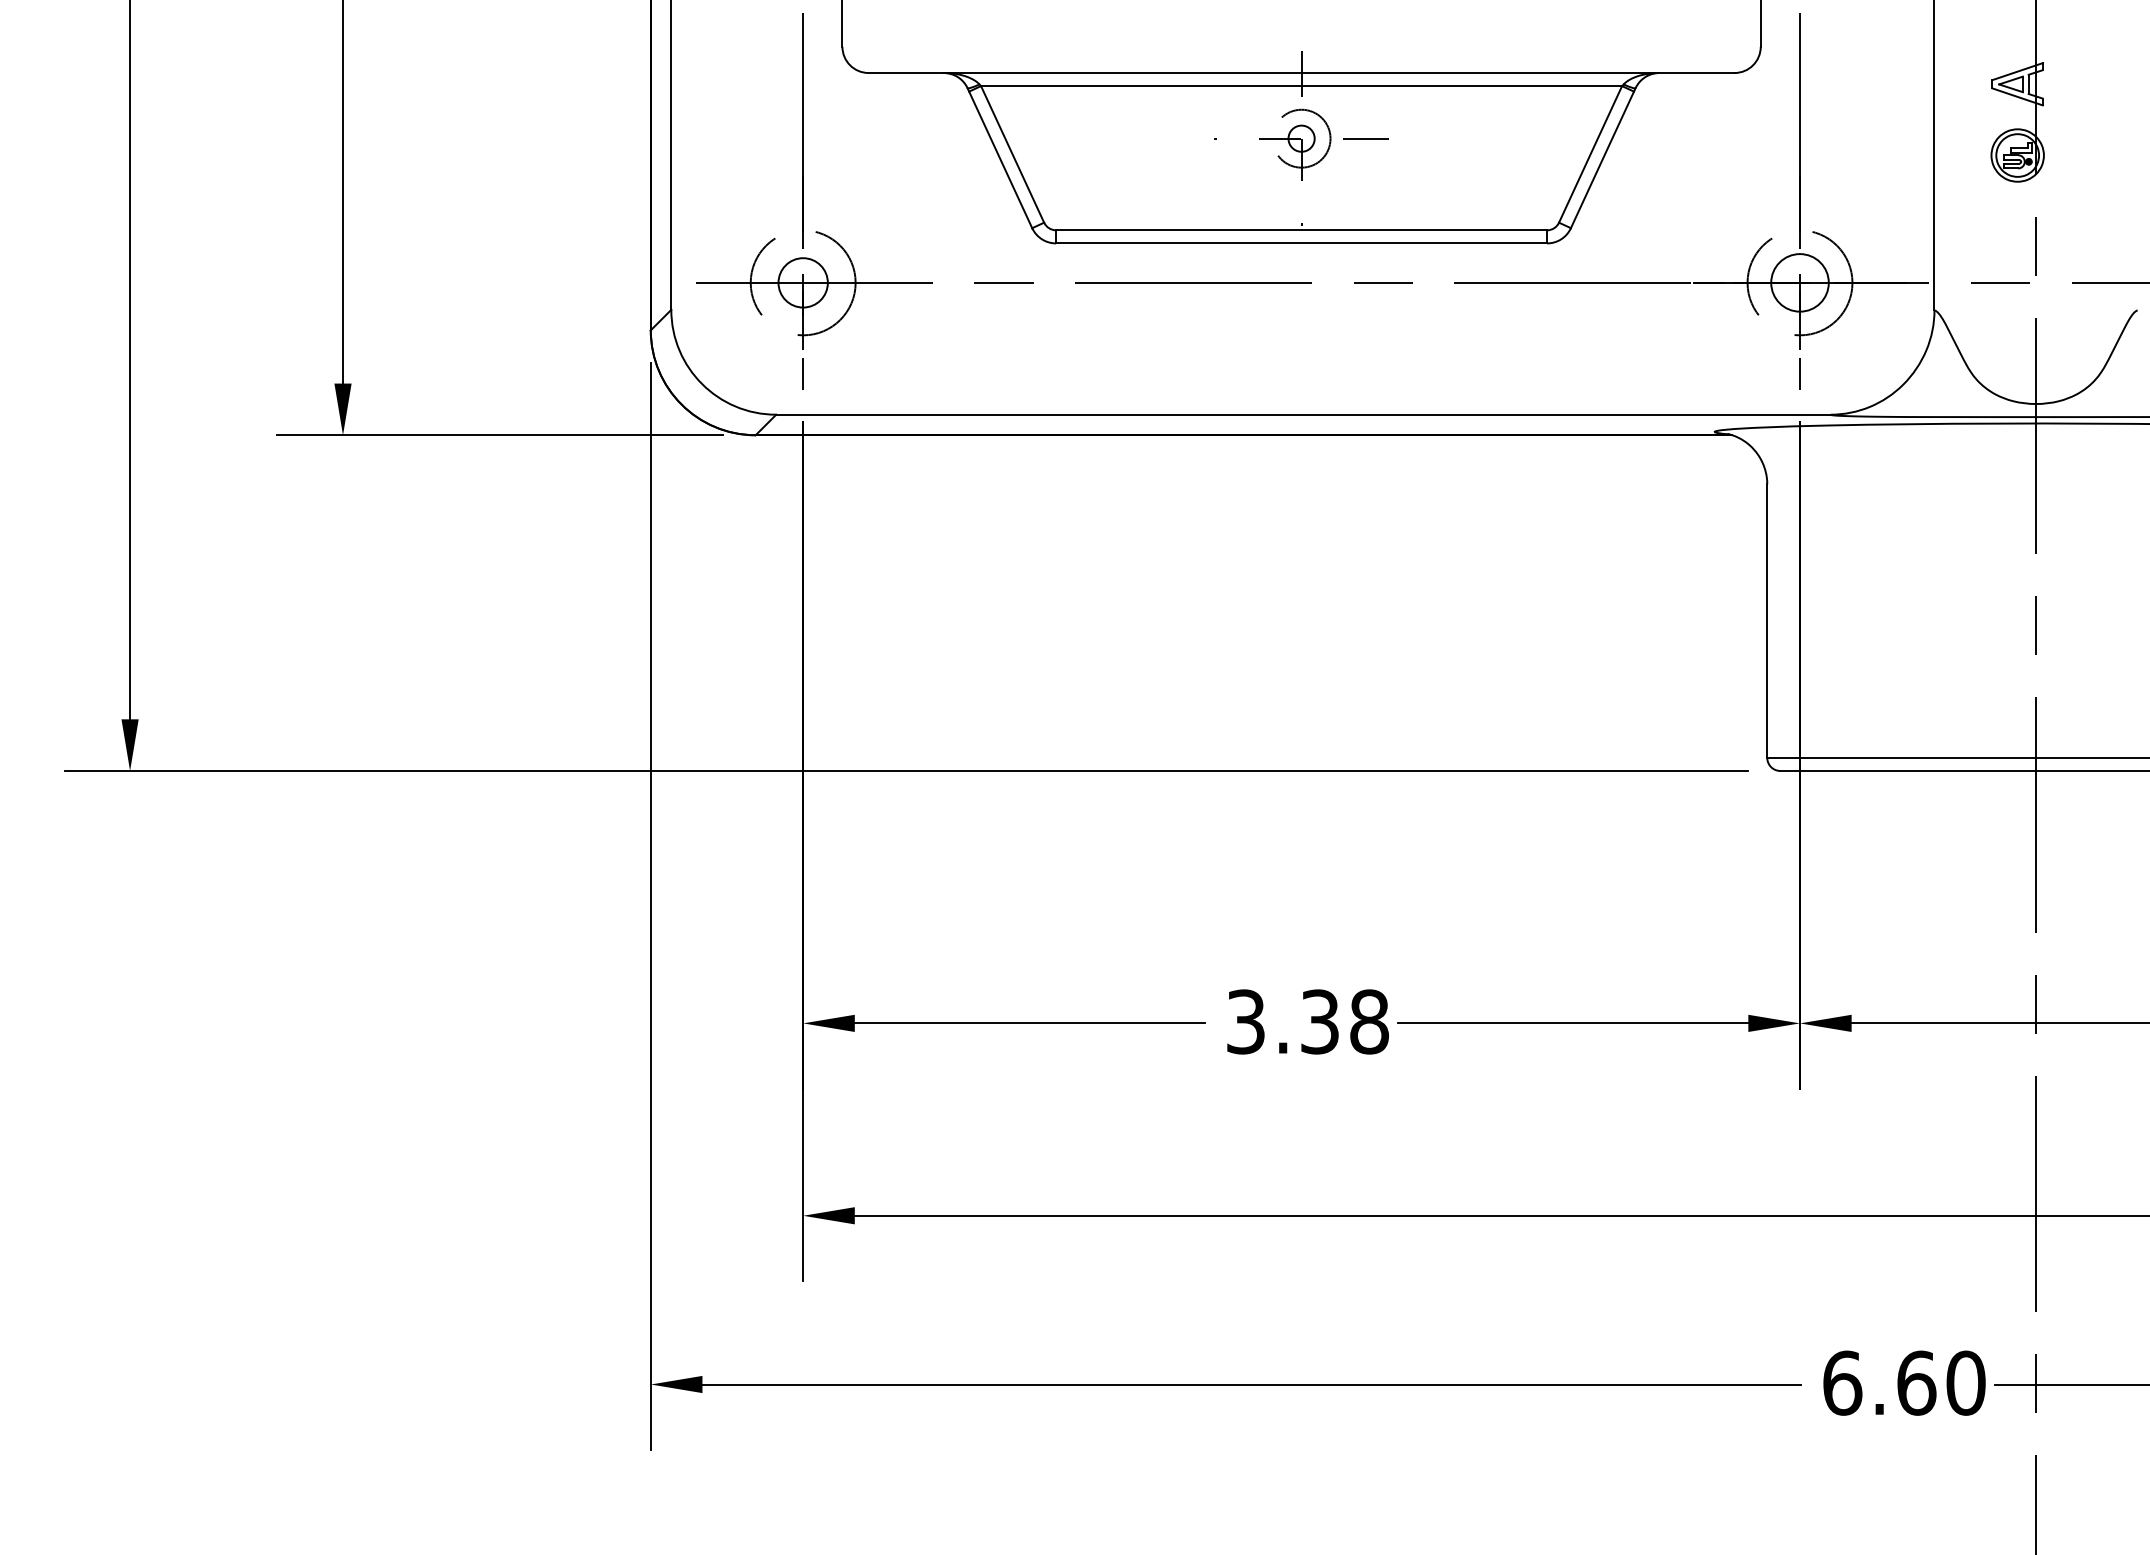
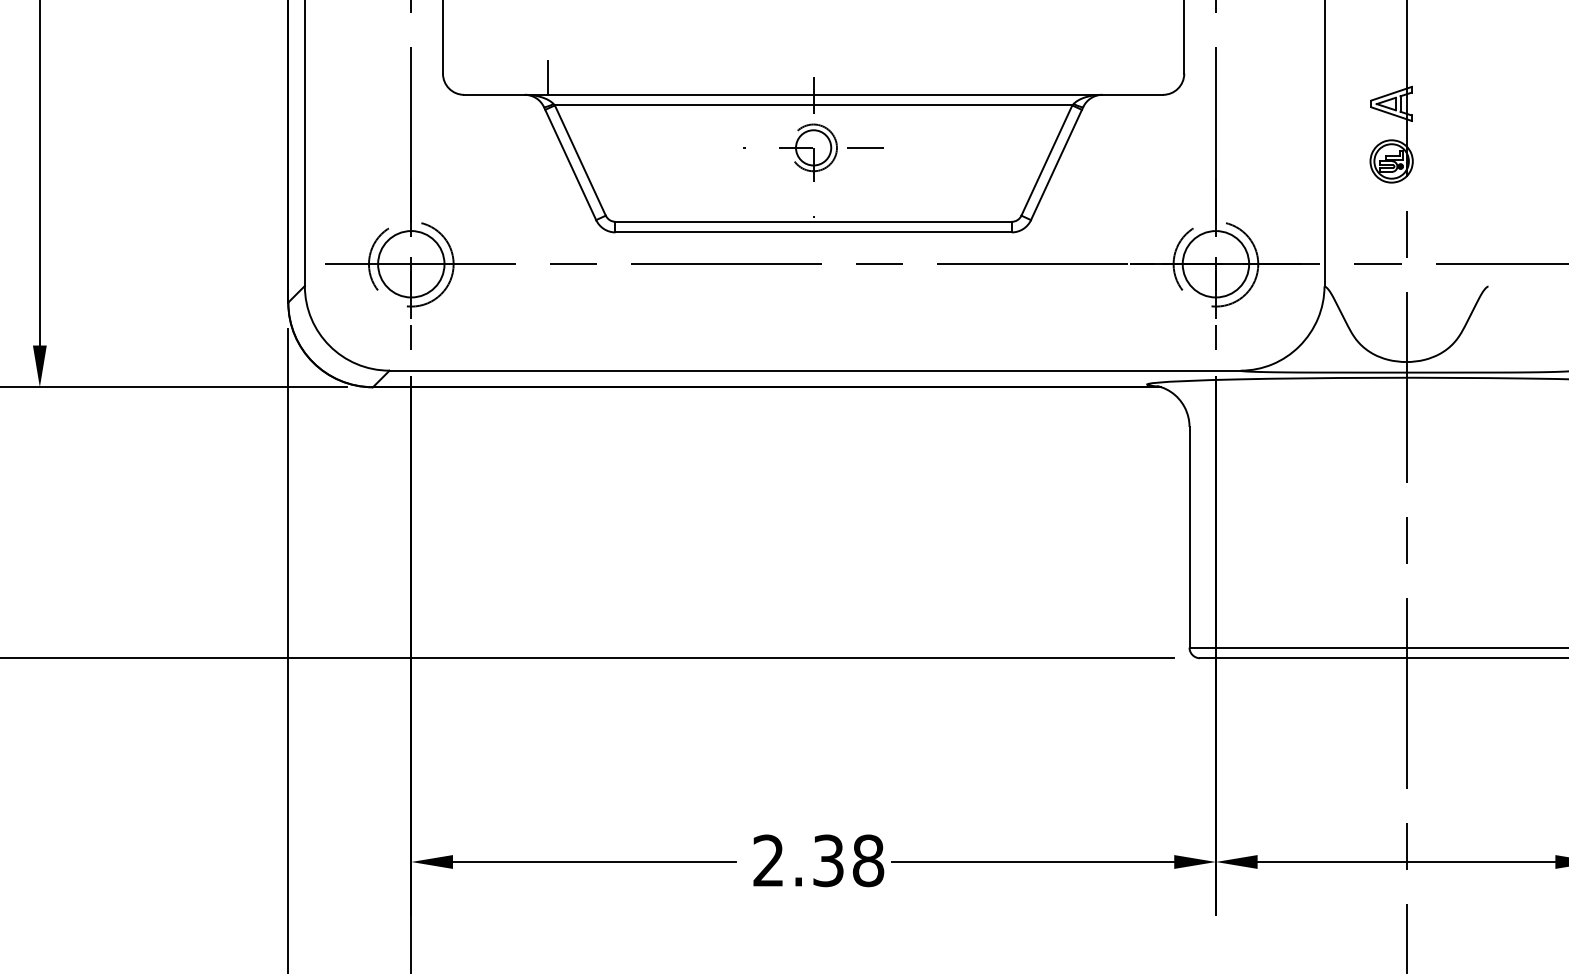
line: (973, 52) -> (548, 78), added
circle: (1301, 138) -> (813, 147), size x1.67
circle: (803, 282) -> (411, 263), size x1.67
circle: (1799, 282) -> (1215, 263), size x1.43
text: (1245, 1021) -> (768, 860), 3.38 -> 2.38

